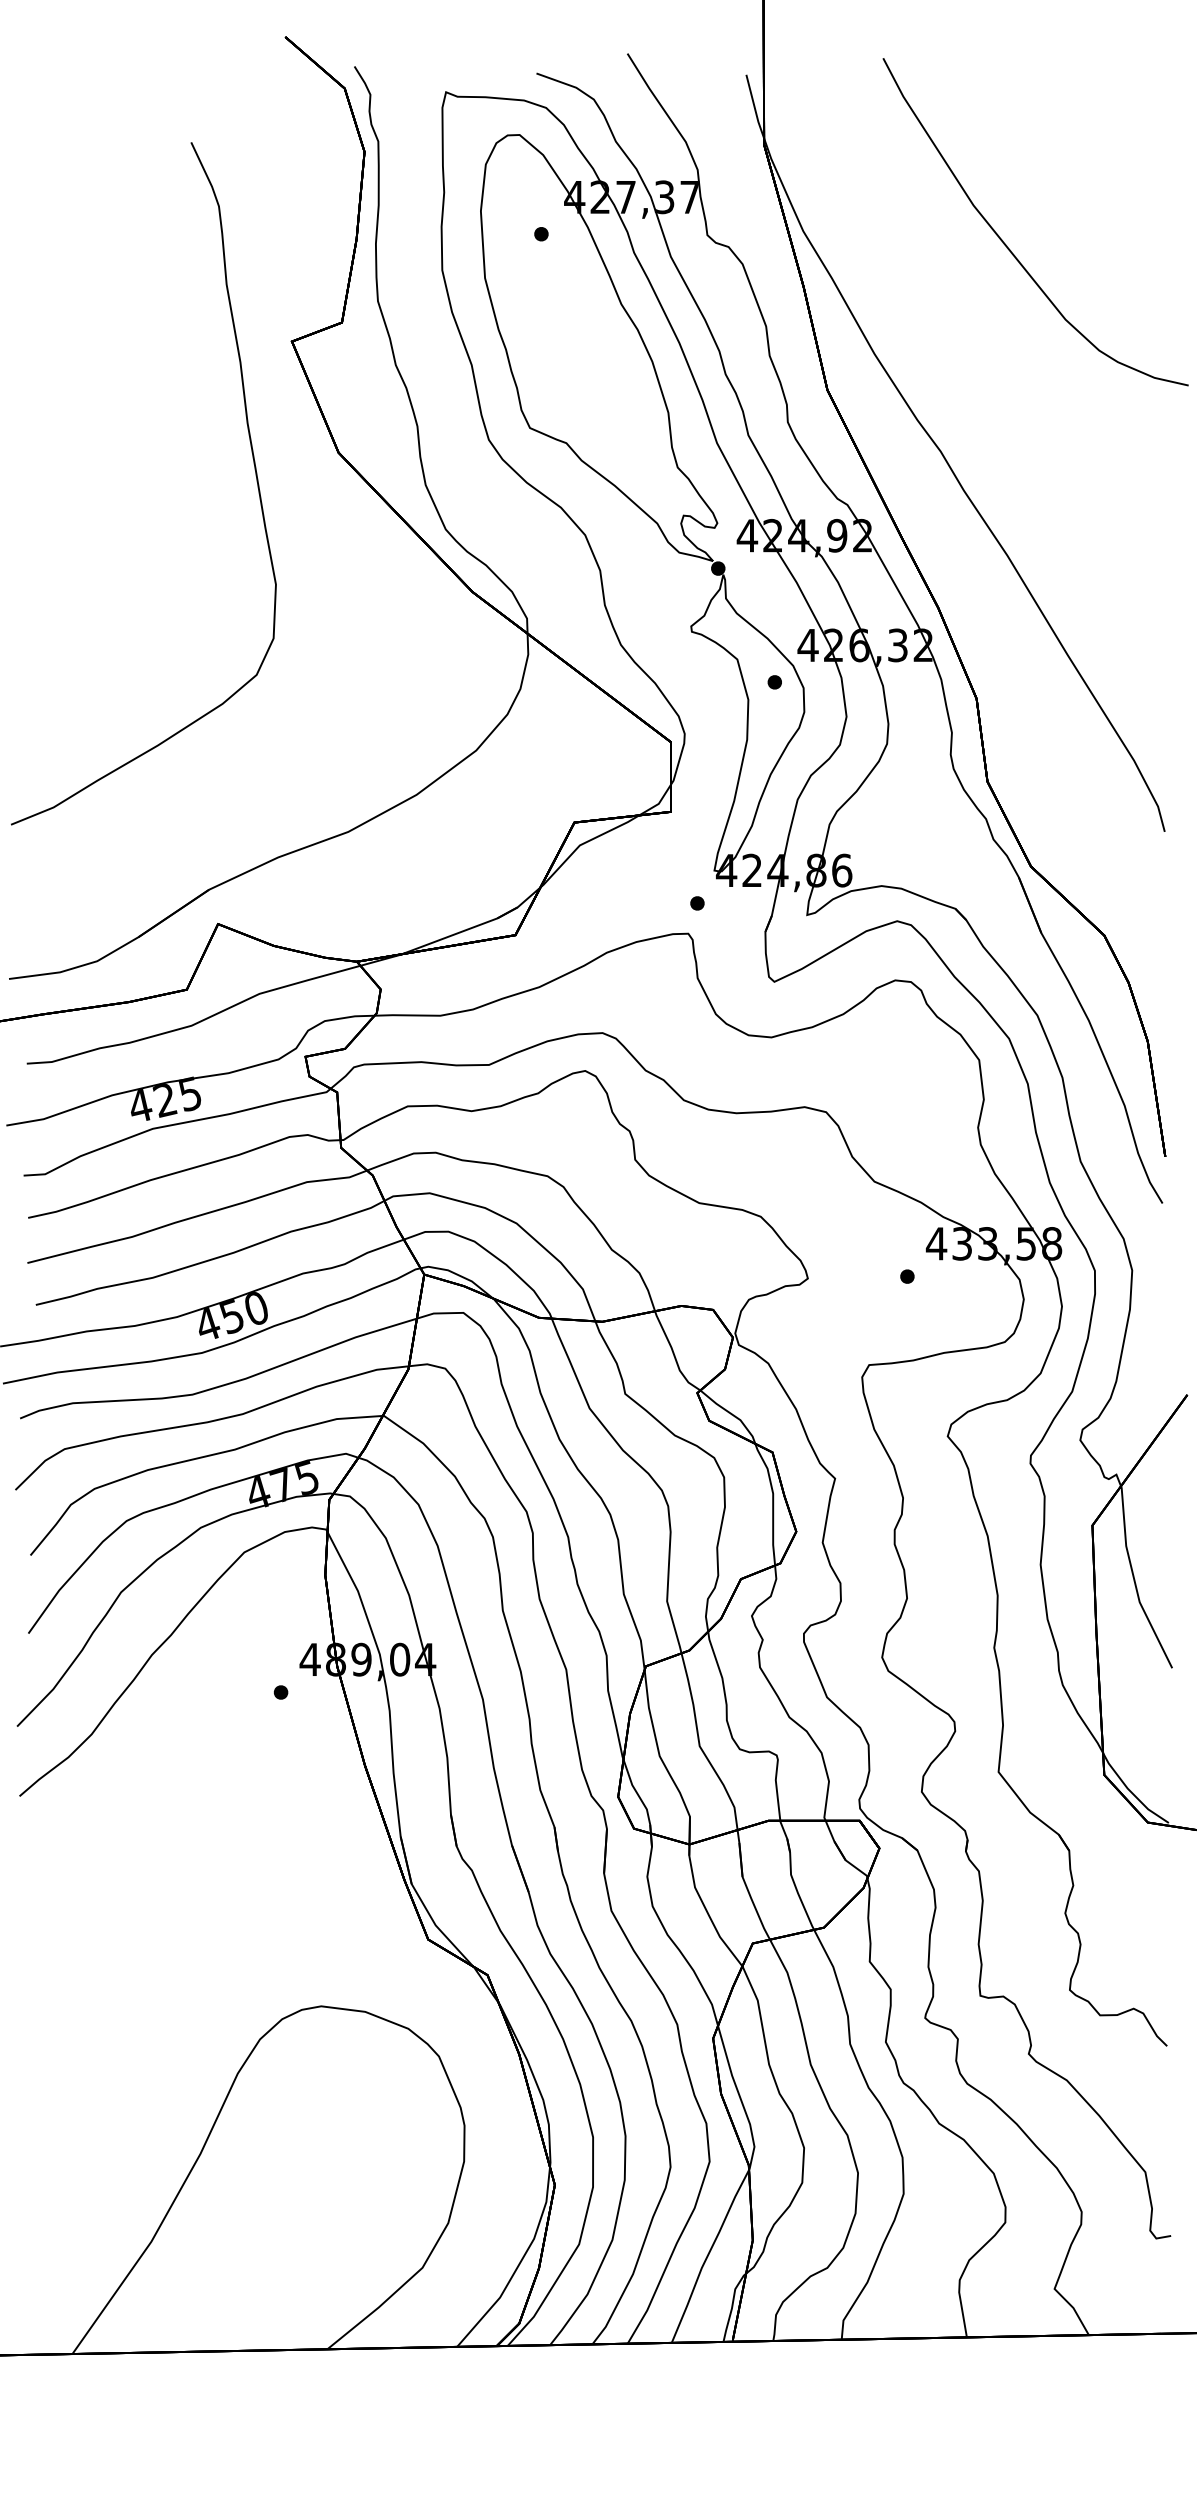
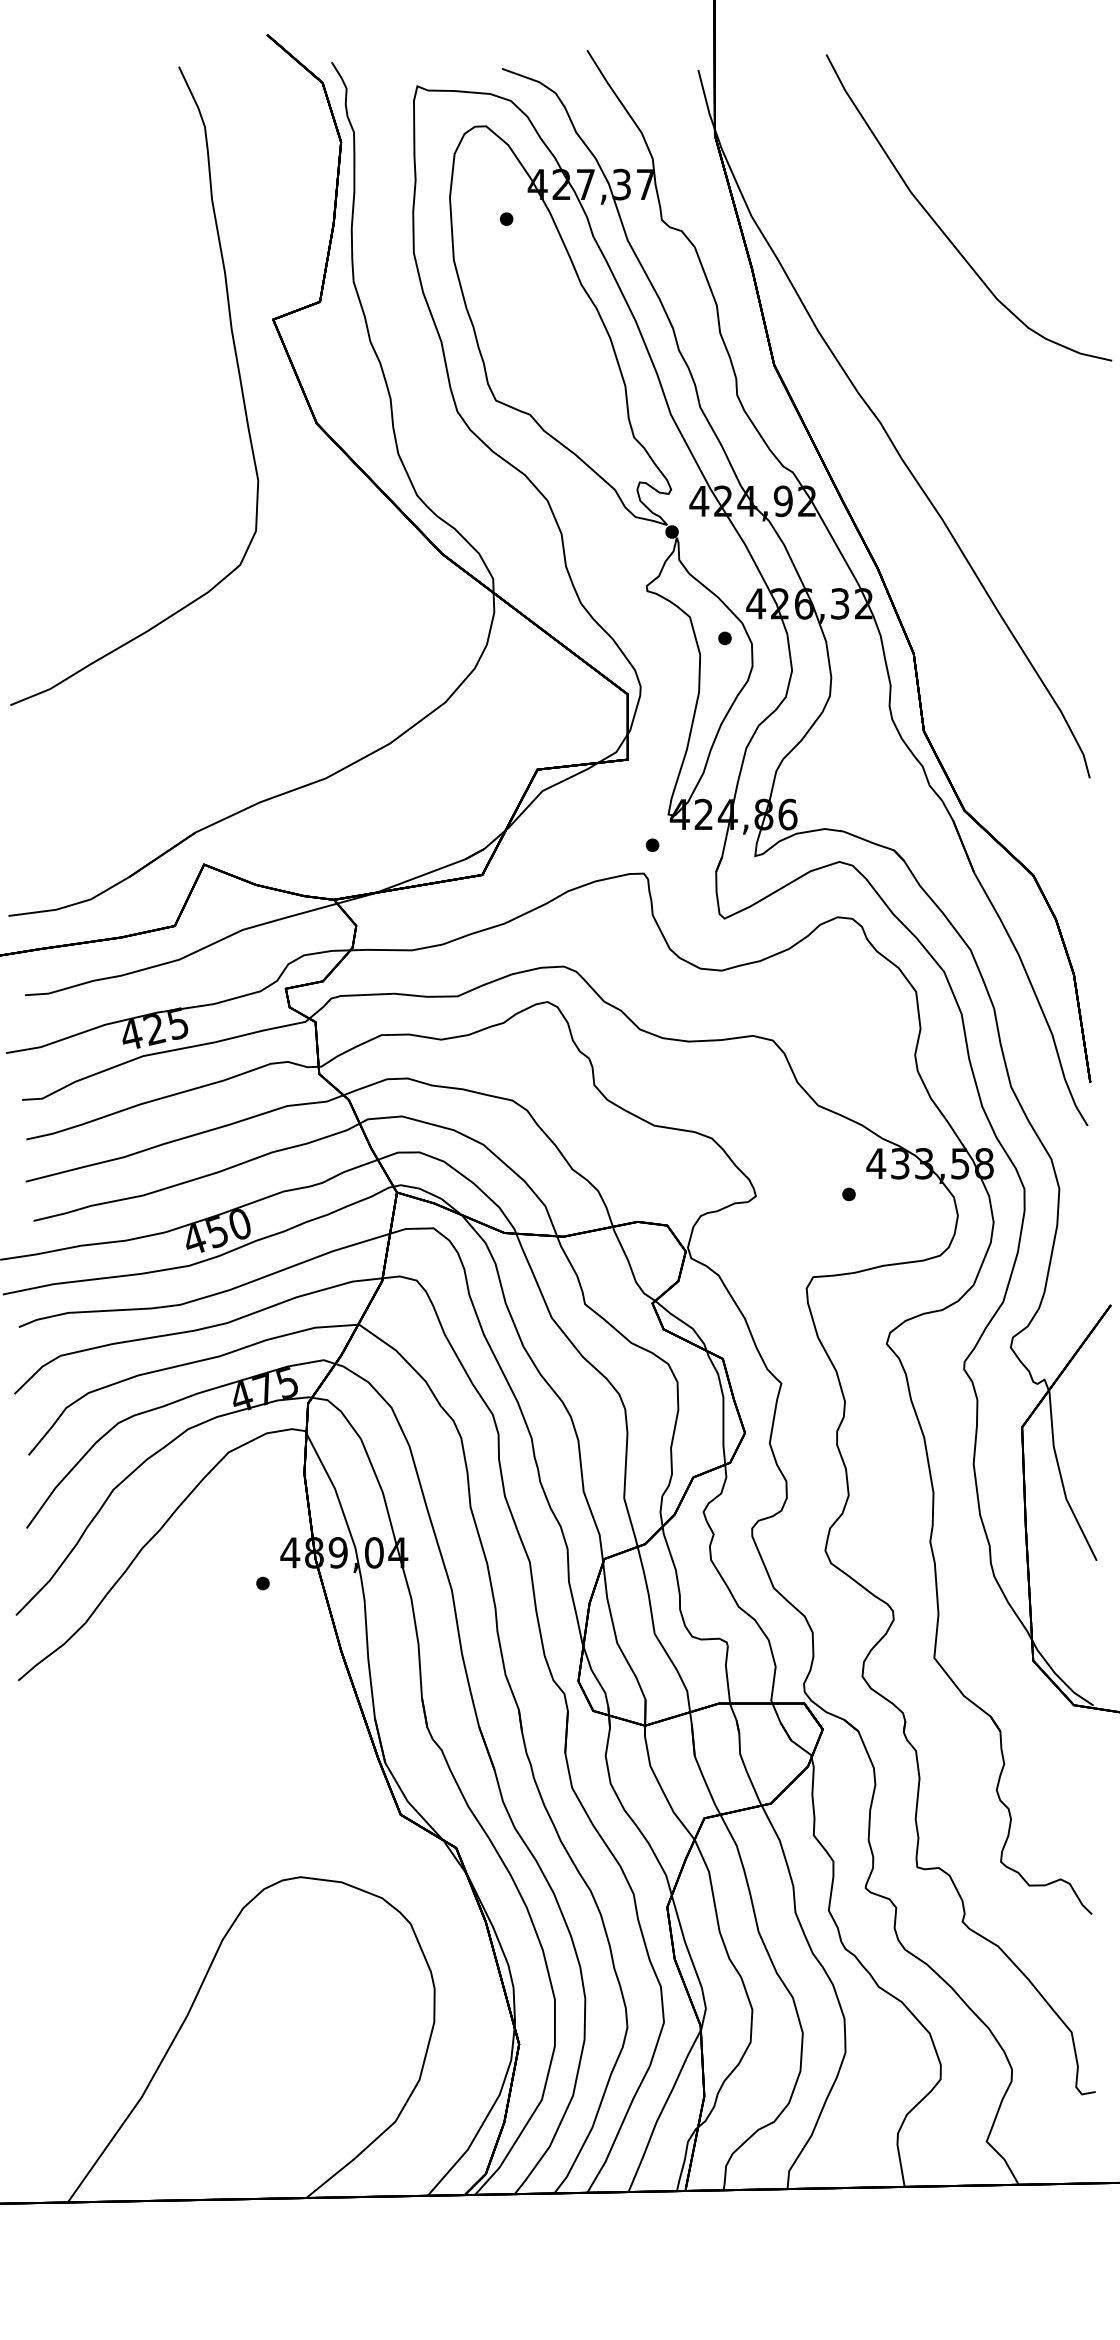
curve: (253, 464) -> (237, 368), moved

